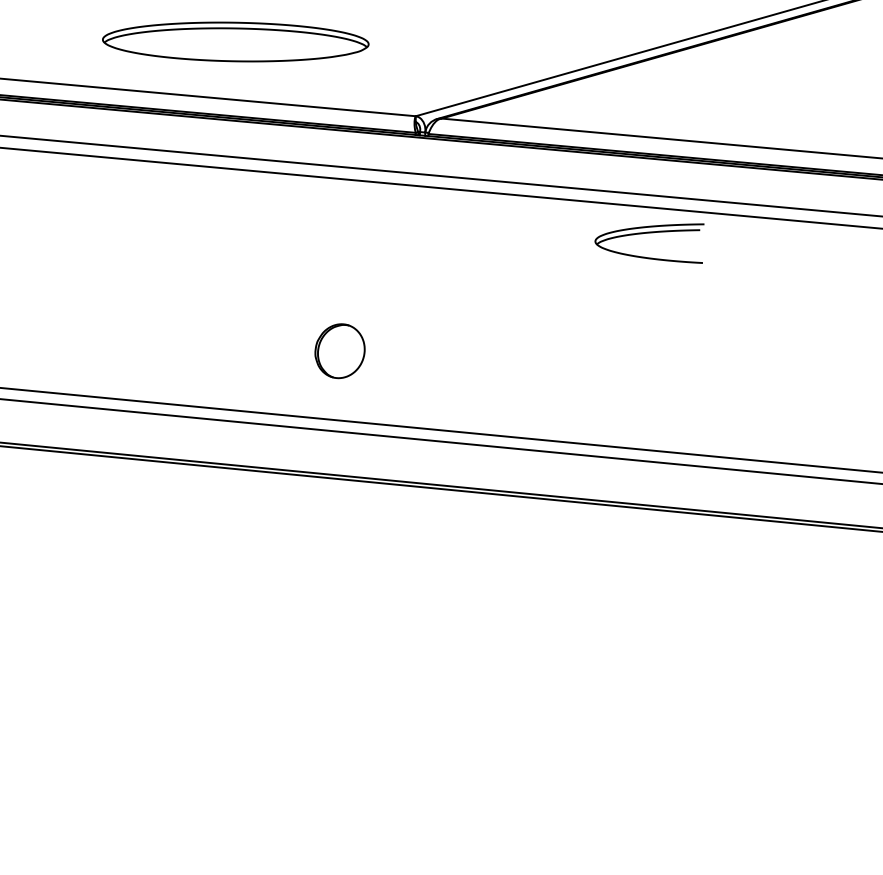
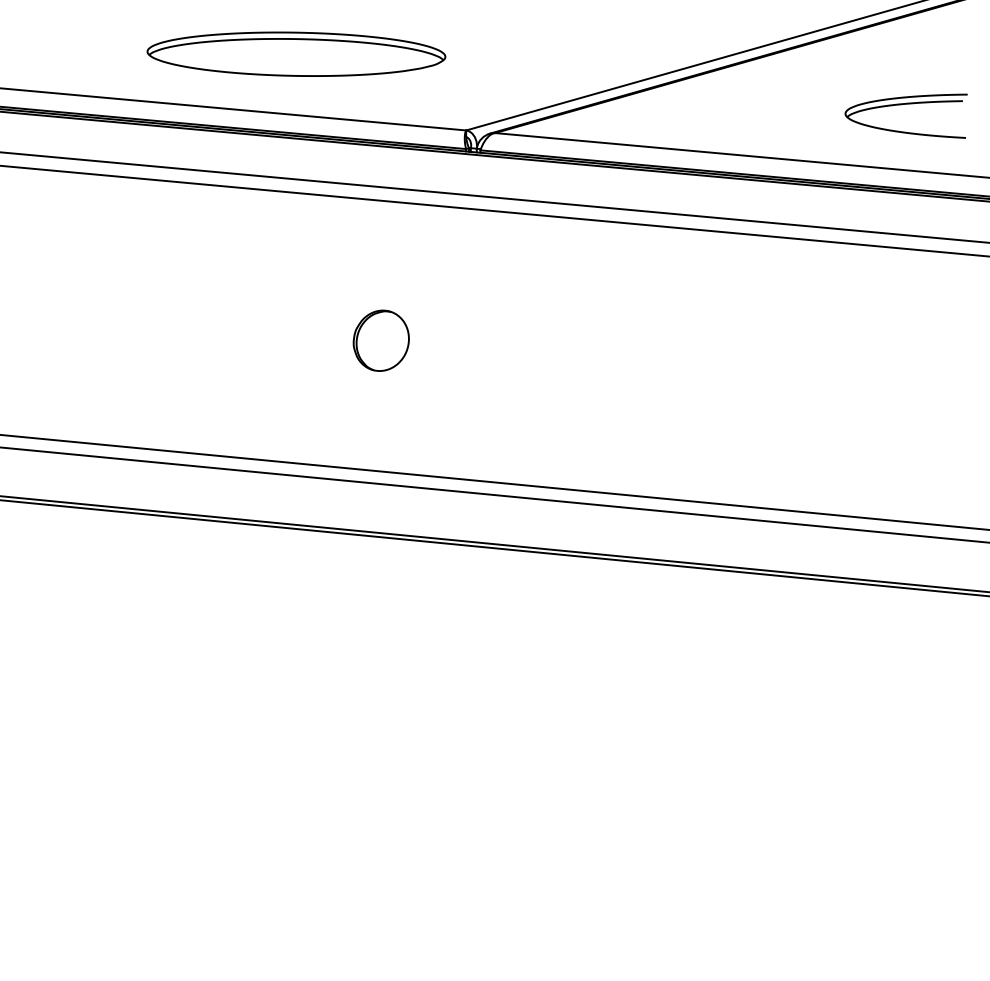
part: (235, 41) -> (296, 53), moved
part: (645, 234) -> (901, 105), moved
part: (339, 350) -> (380, 340), moved

